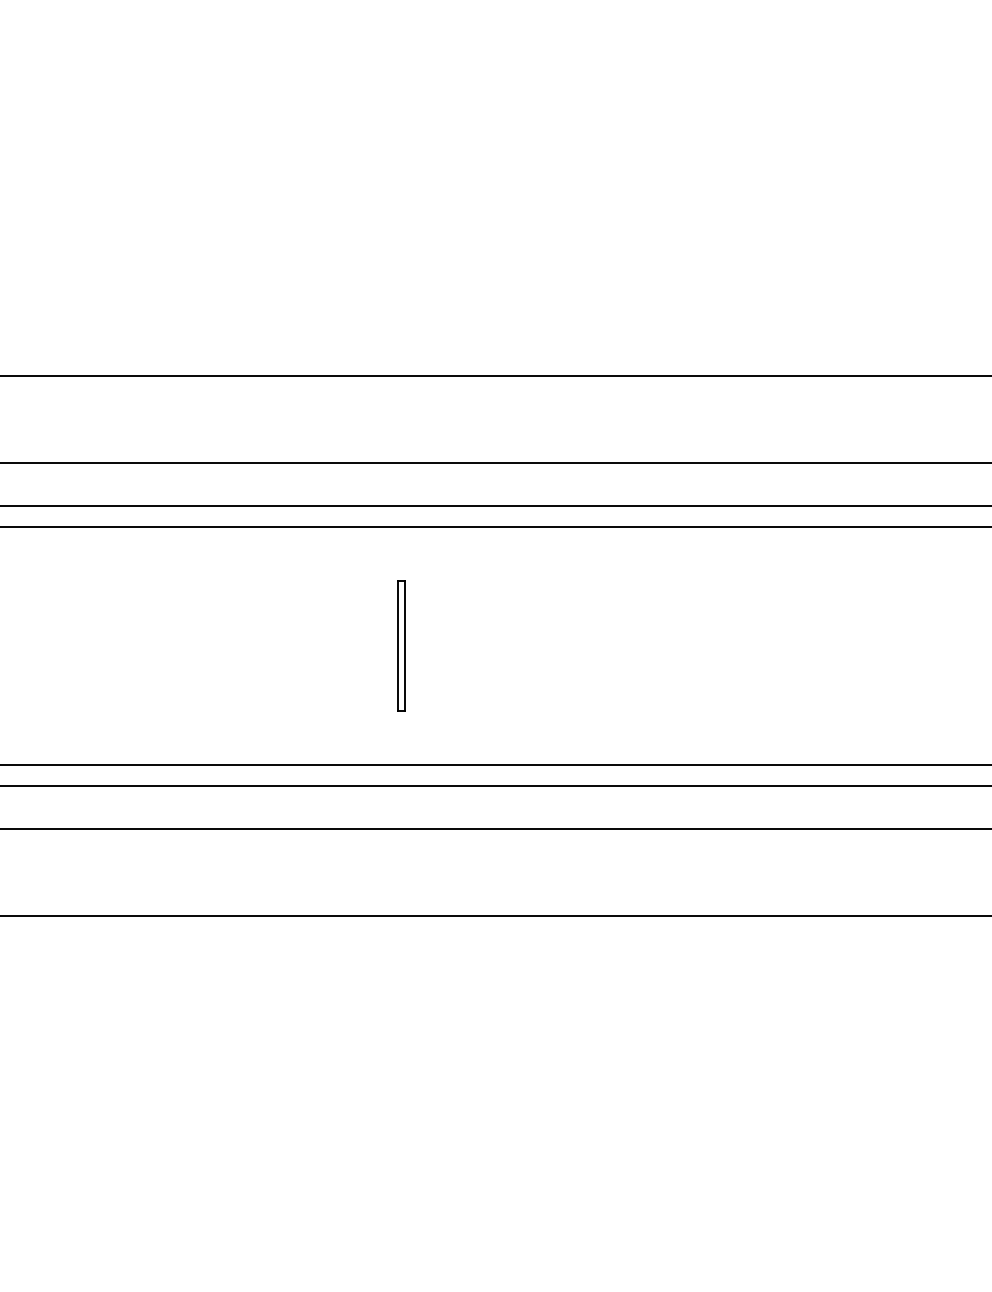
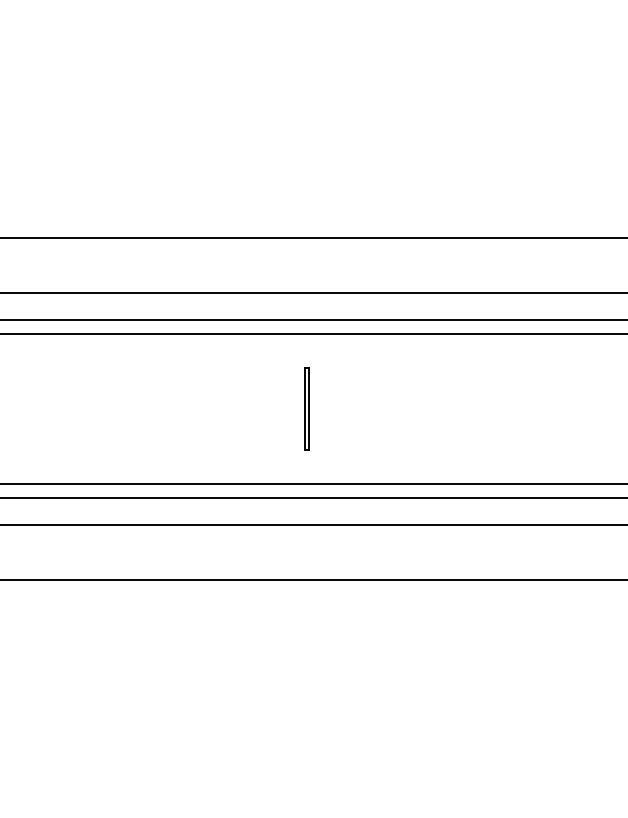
part: (400, 645) -> (306, 408), moved

